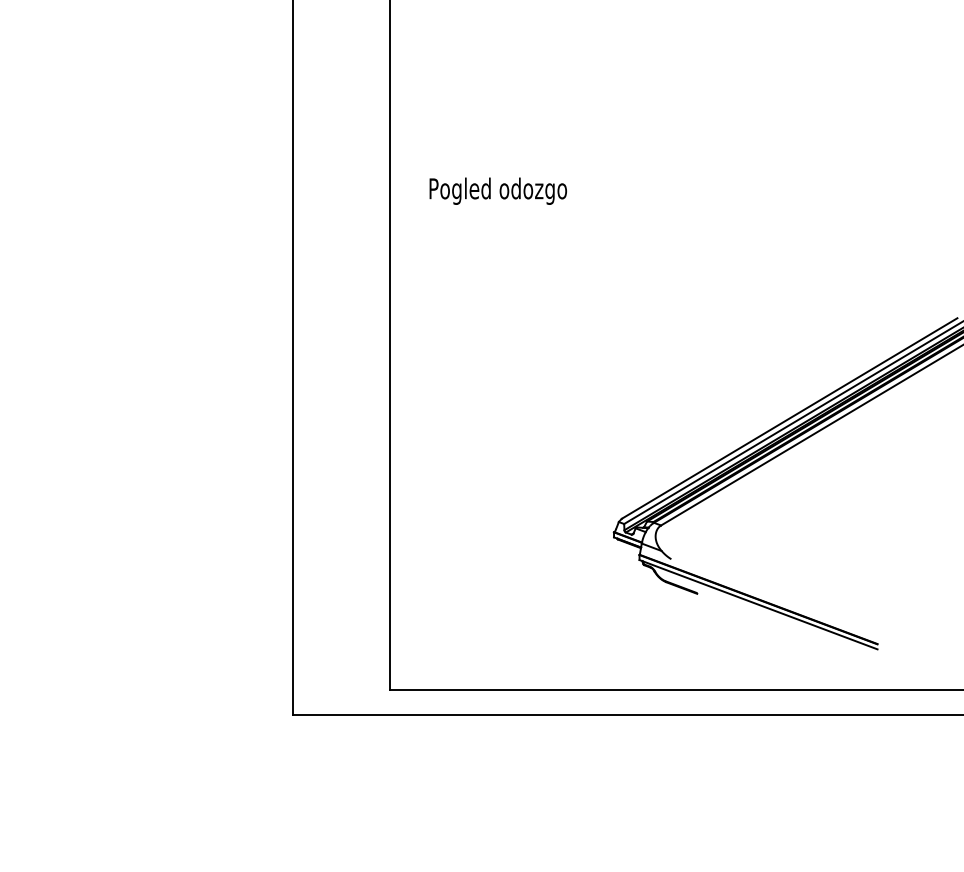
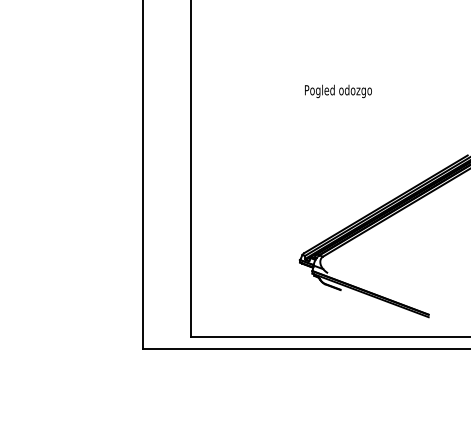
text: (498, 191) -> (338, 91), moved

